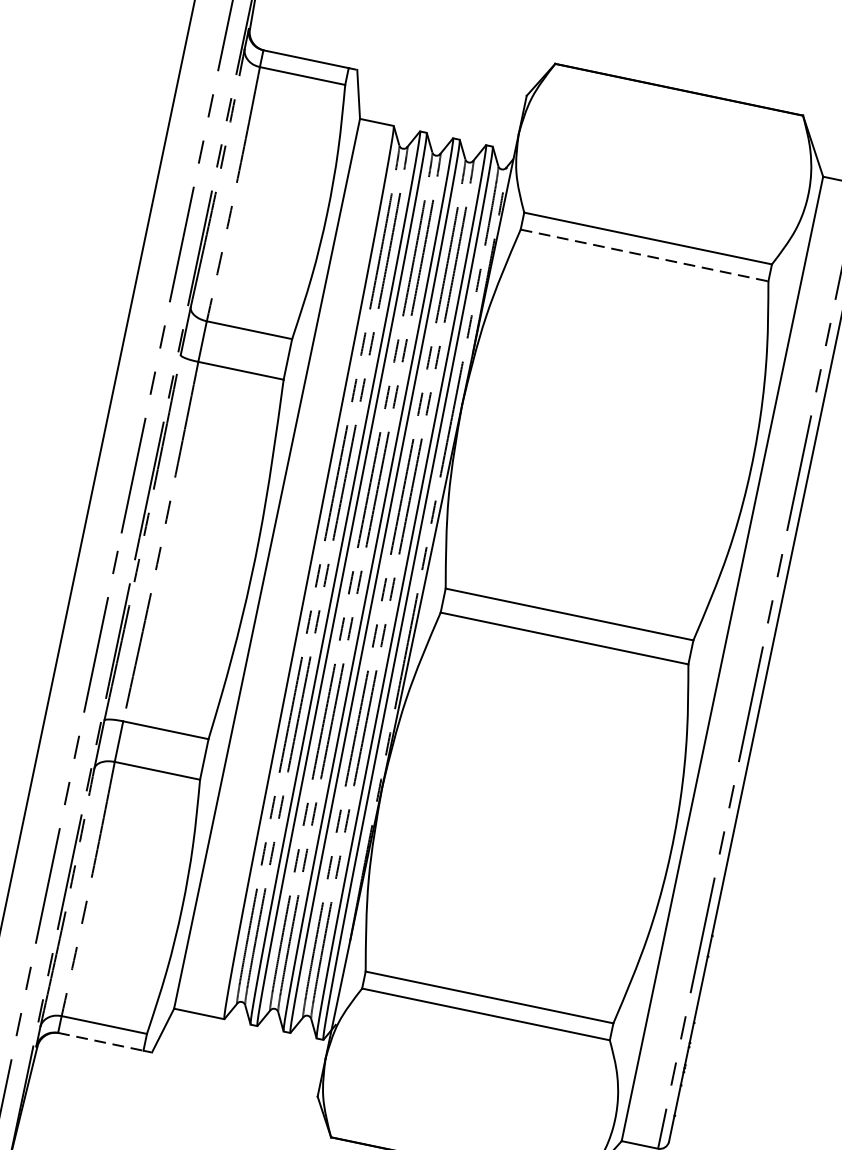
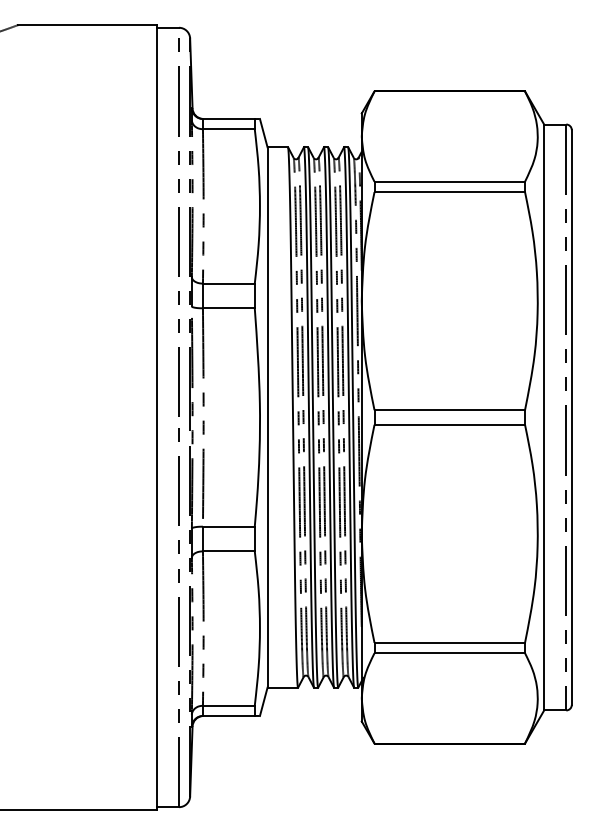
line: (645, 256) -> (450, 192), dashed -> solid
line: (100, 1040) -> (228, 715), dashed -> solid

